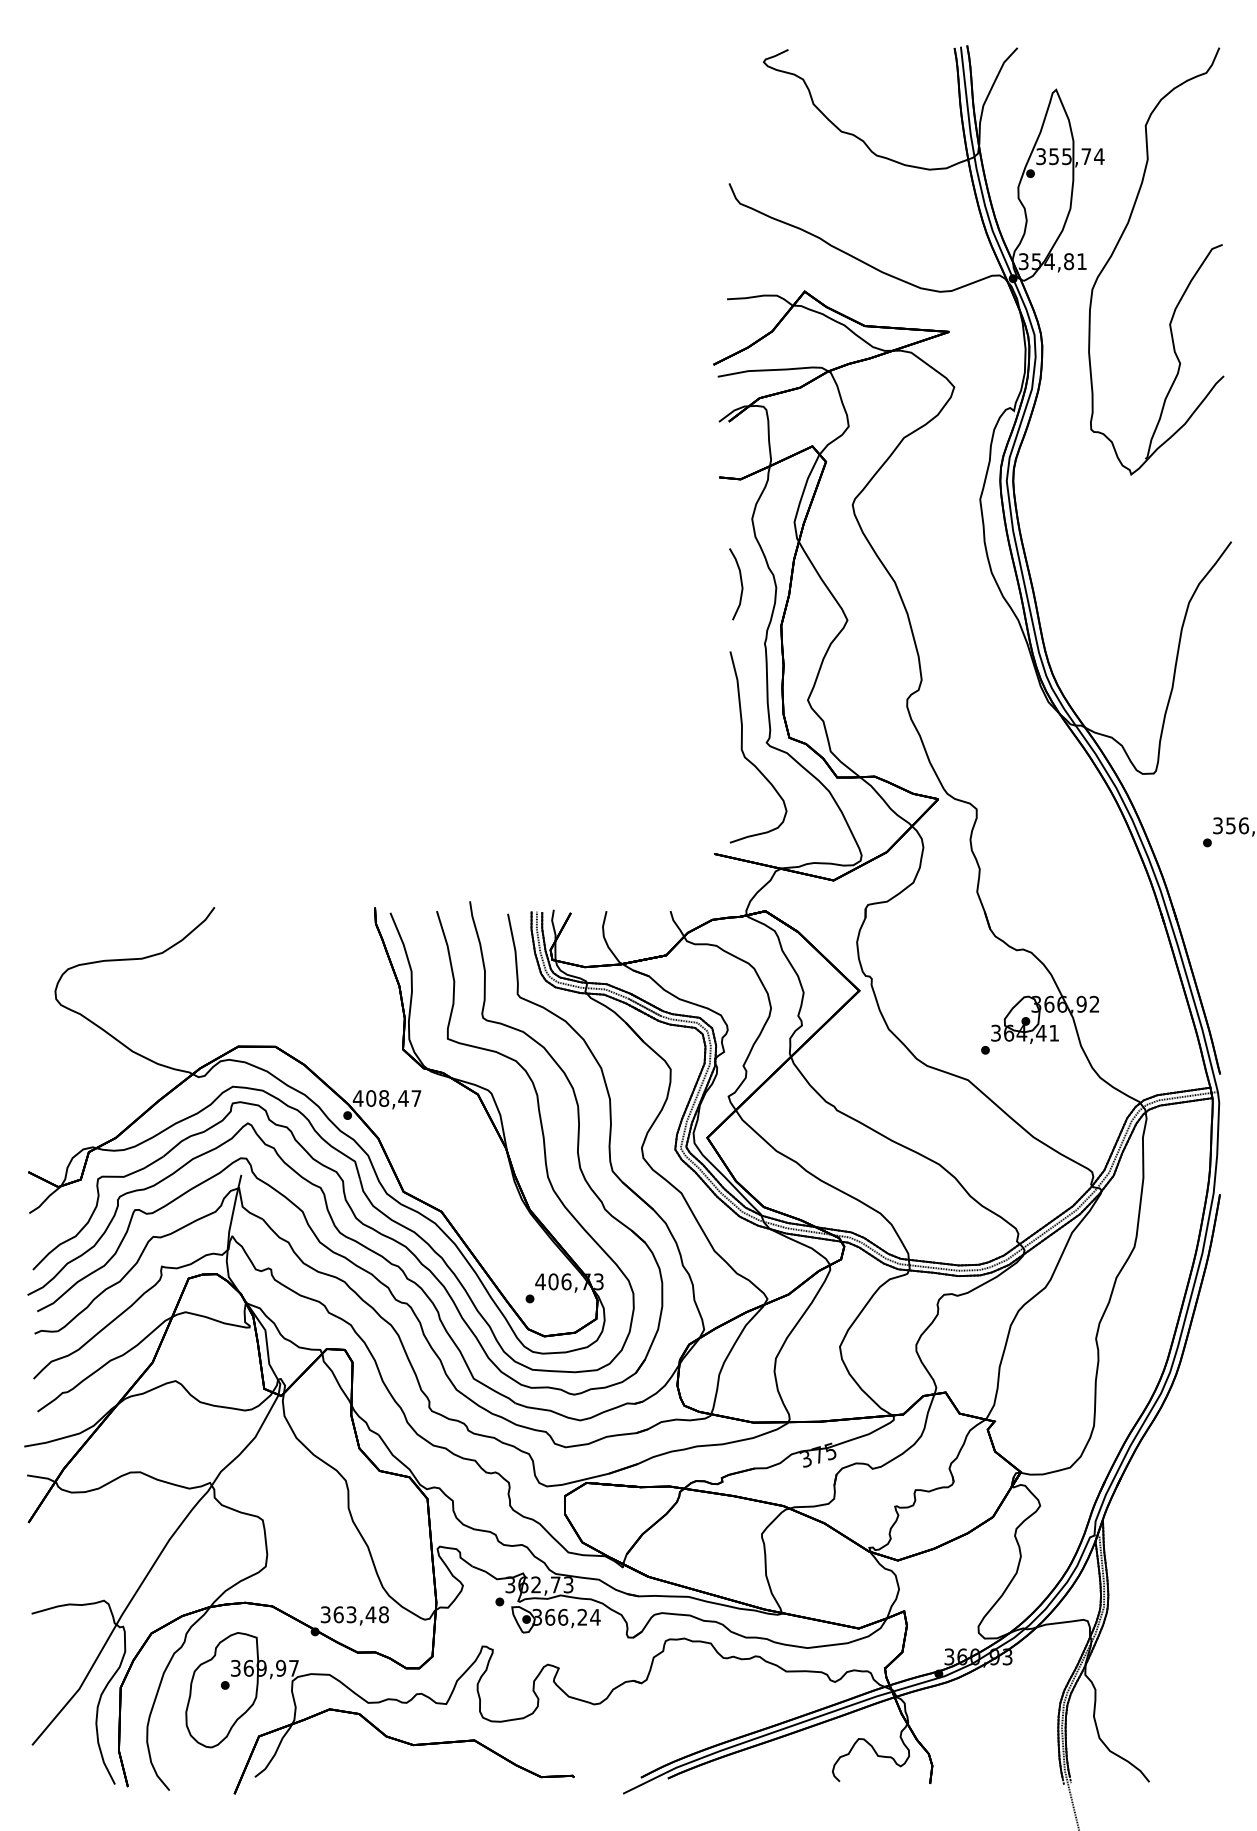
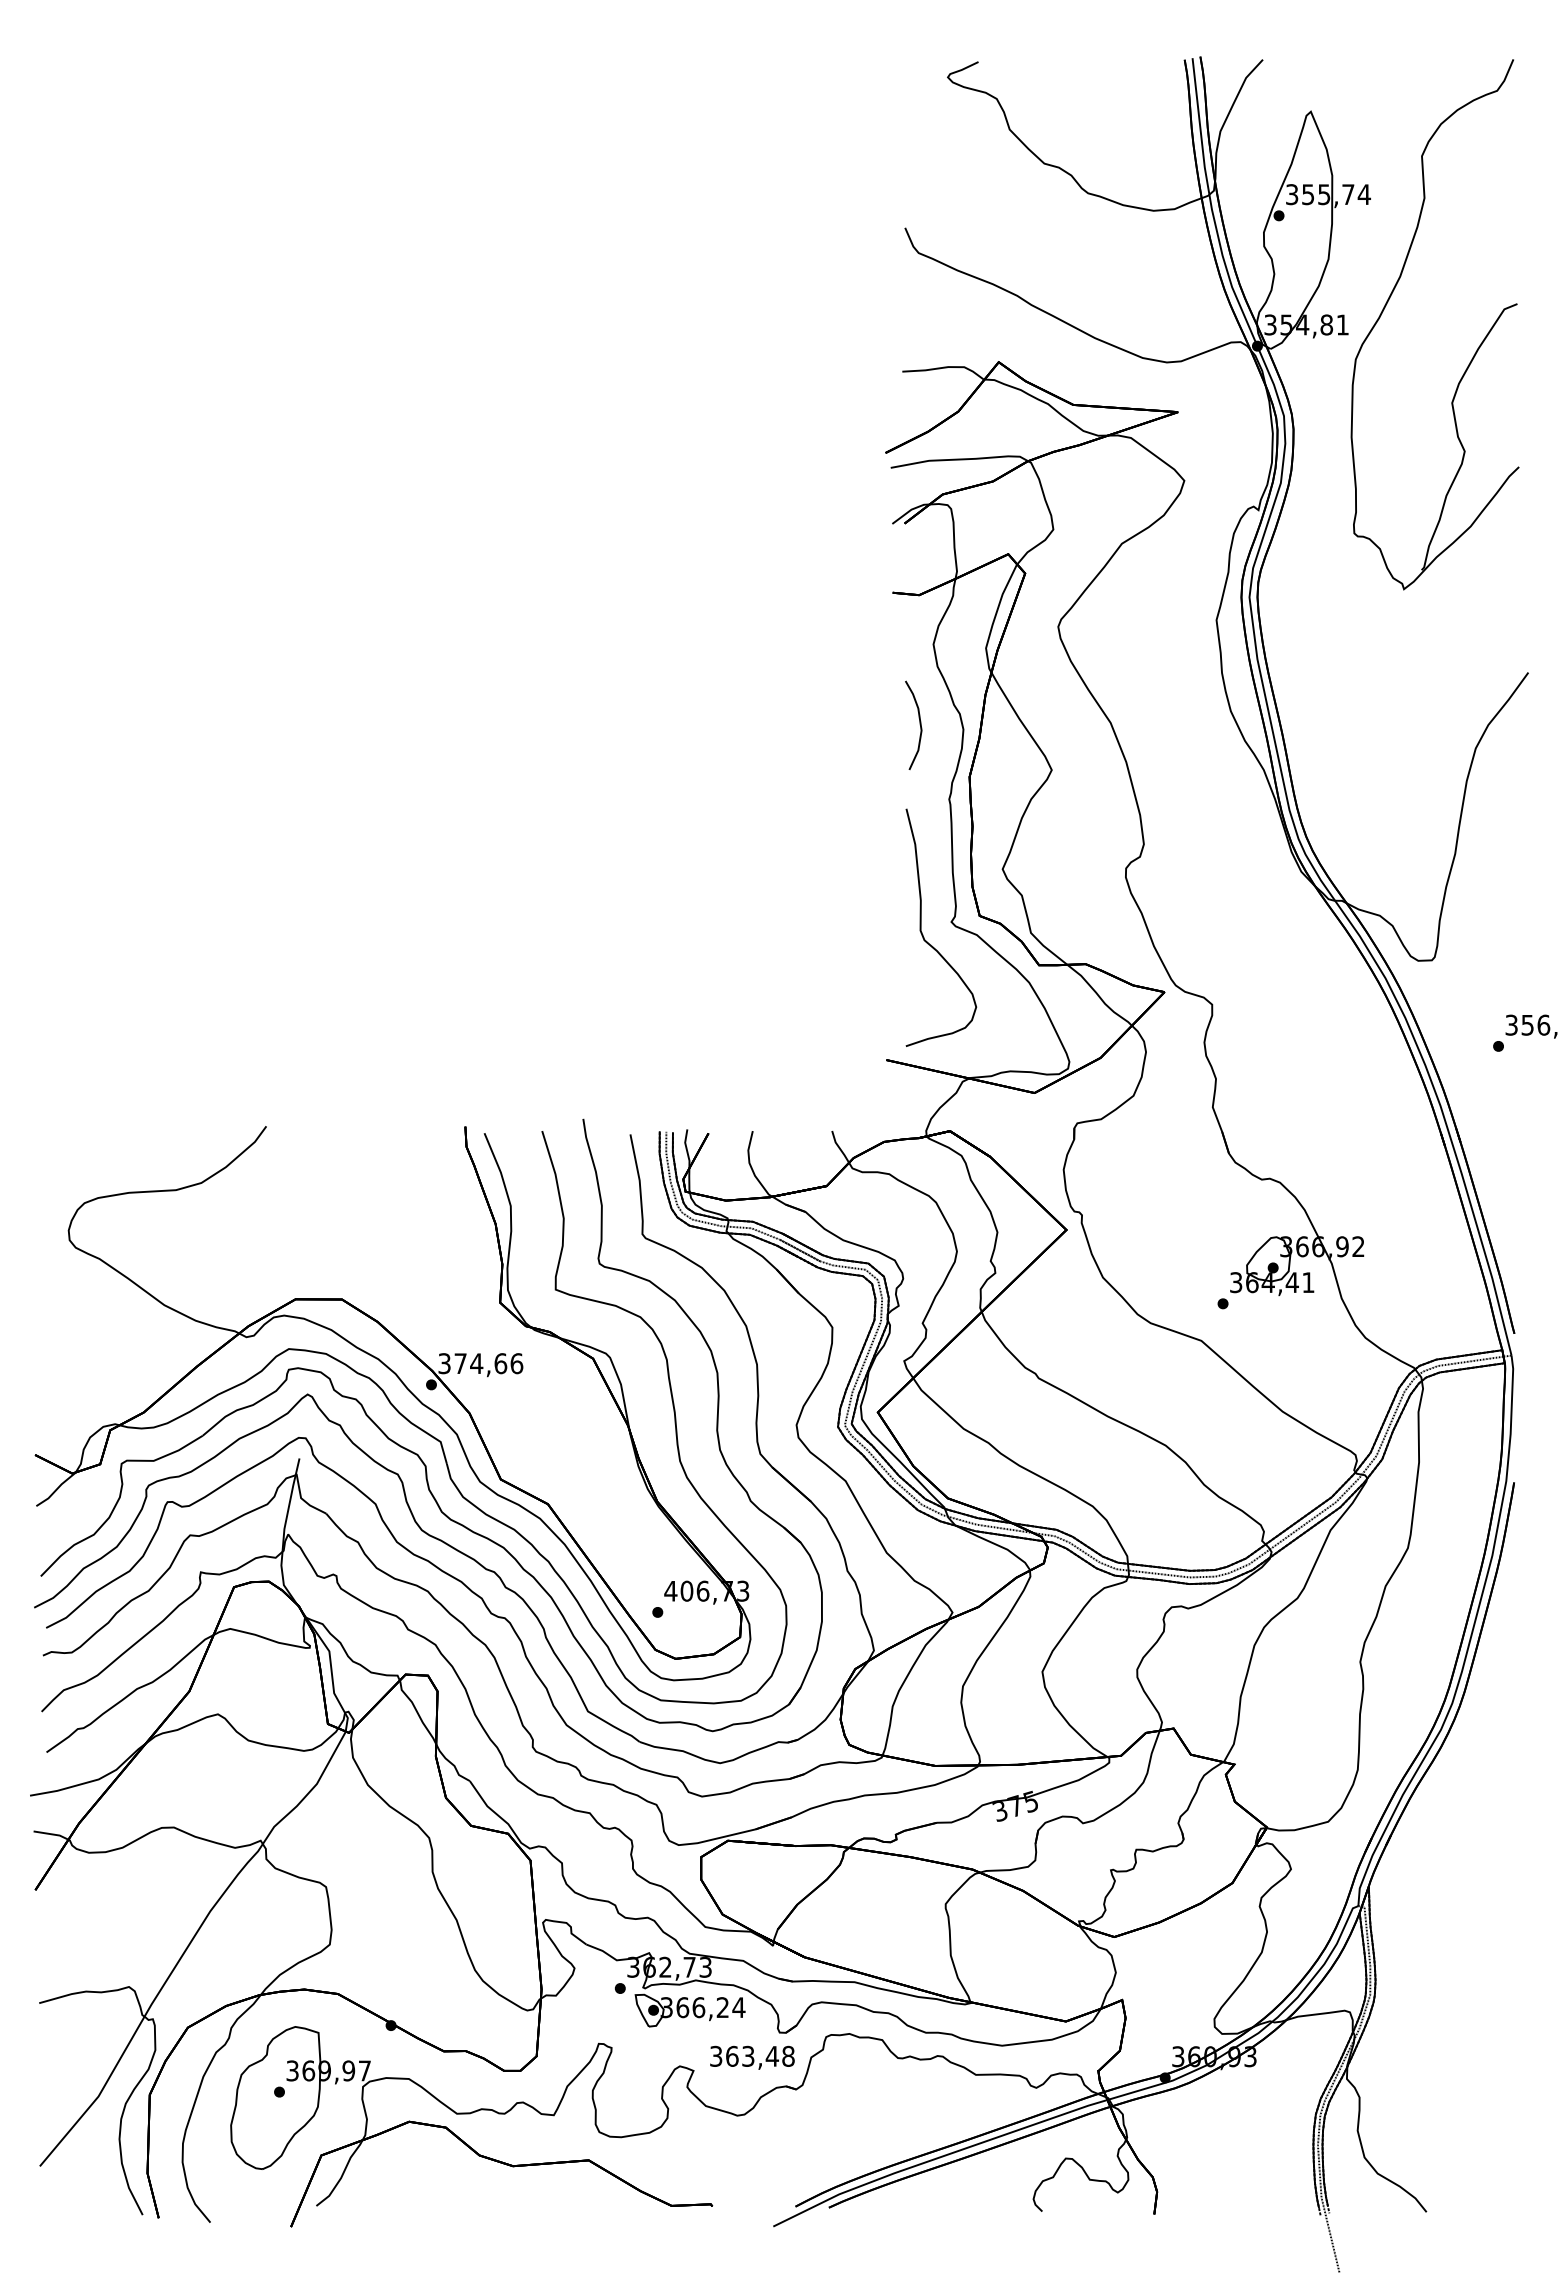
text: (387, 1098) -> (480, 1363), 408,47 -> 374,66
text: (354, 1615) -> (752, 2057), moved

